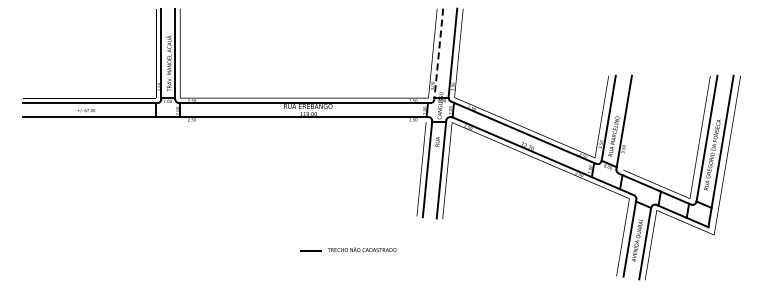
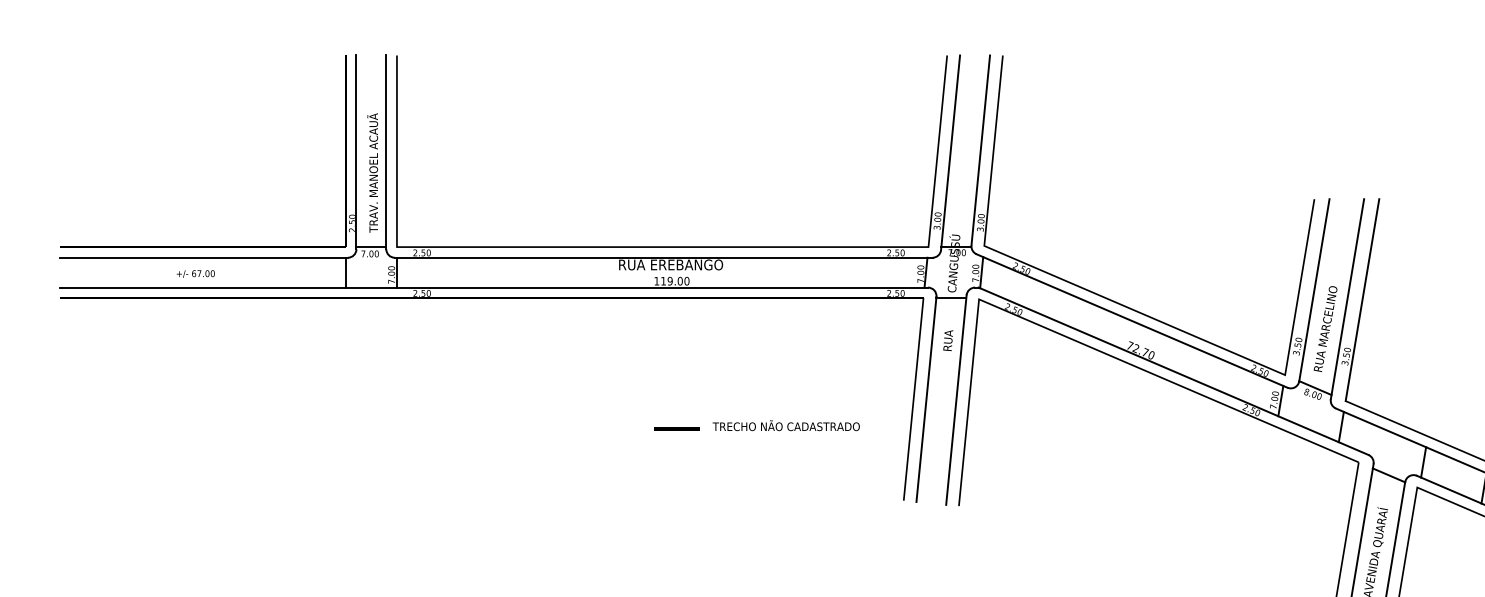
line: (438, 54) -> (949, 153), dashed -> solid
line: (631, 122) -> (1363, 299), added
text: (348, 249) -> (757, 425), moved

